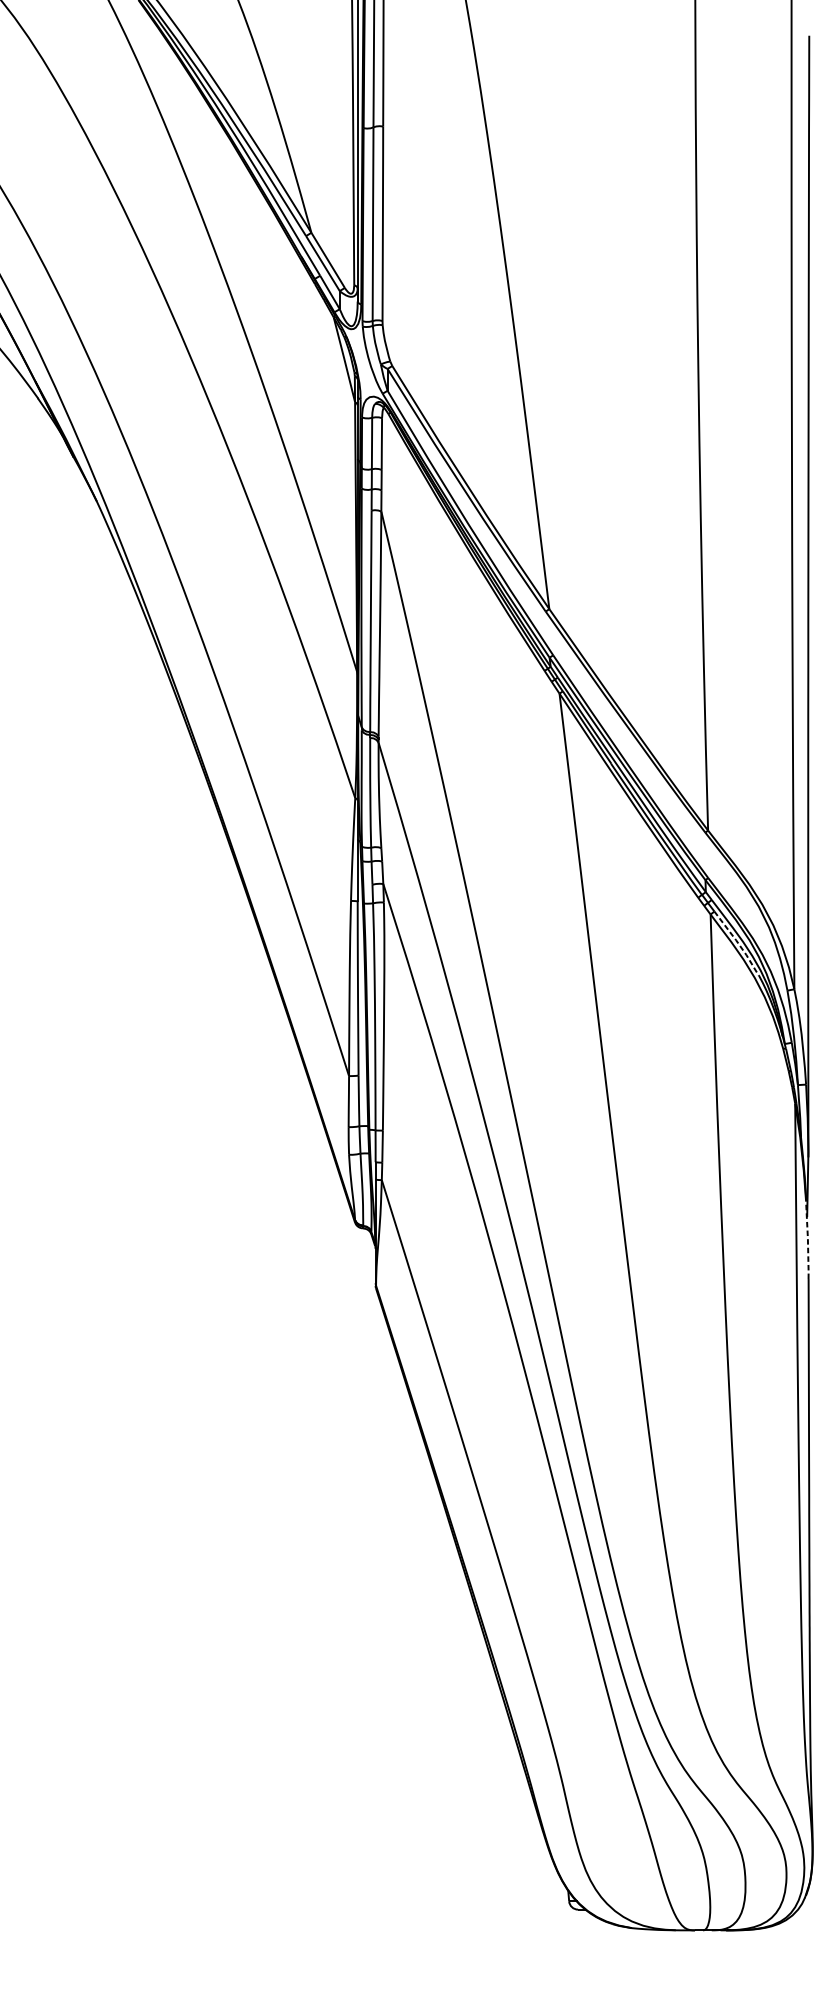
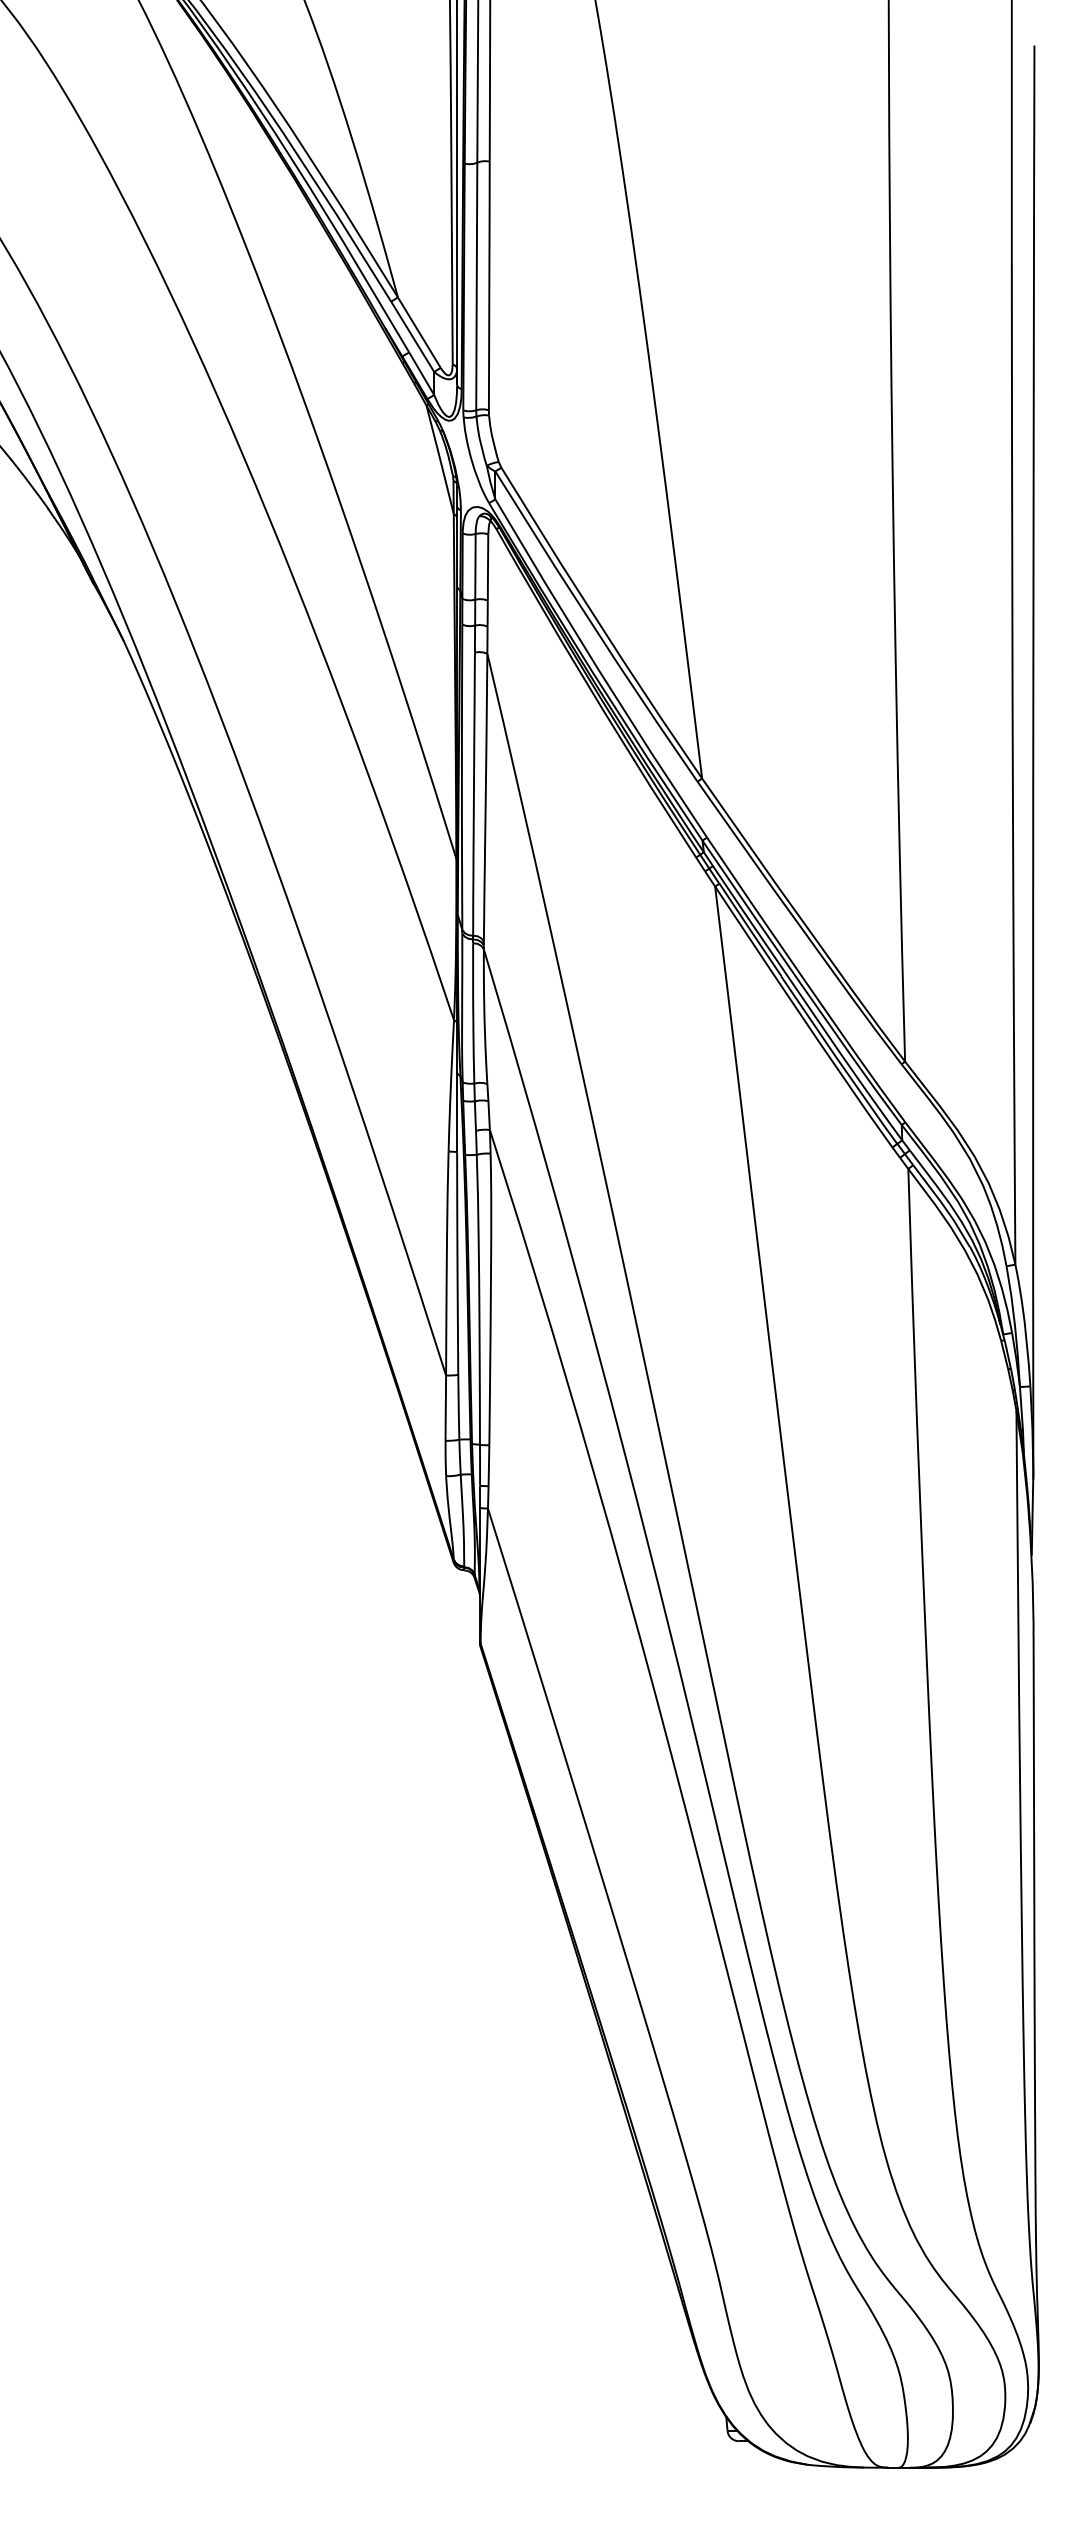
line: (738, 943) -> (943, 1205), dashed -> solid
line: (807, 1239) -> (1032, 1584), dashed -> solid

